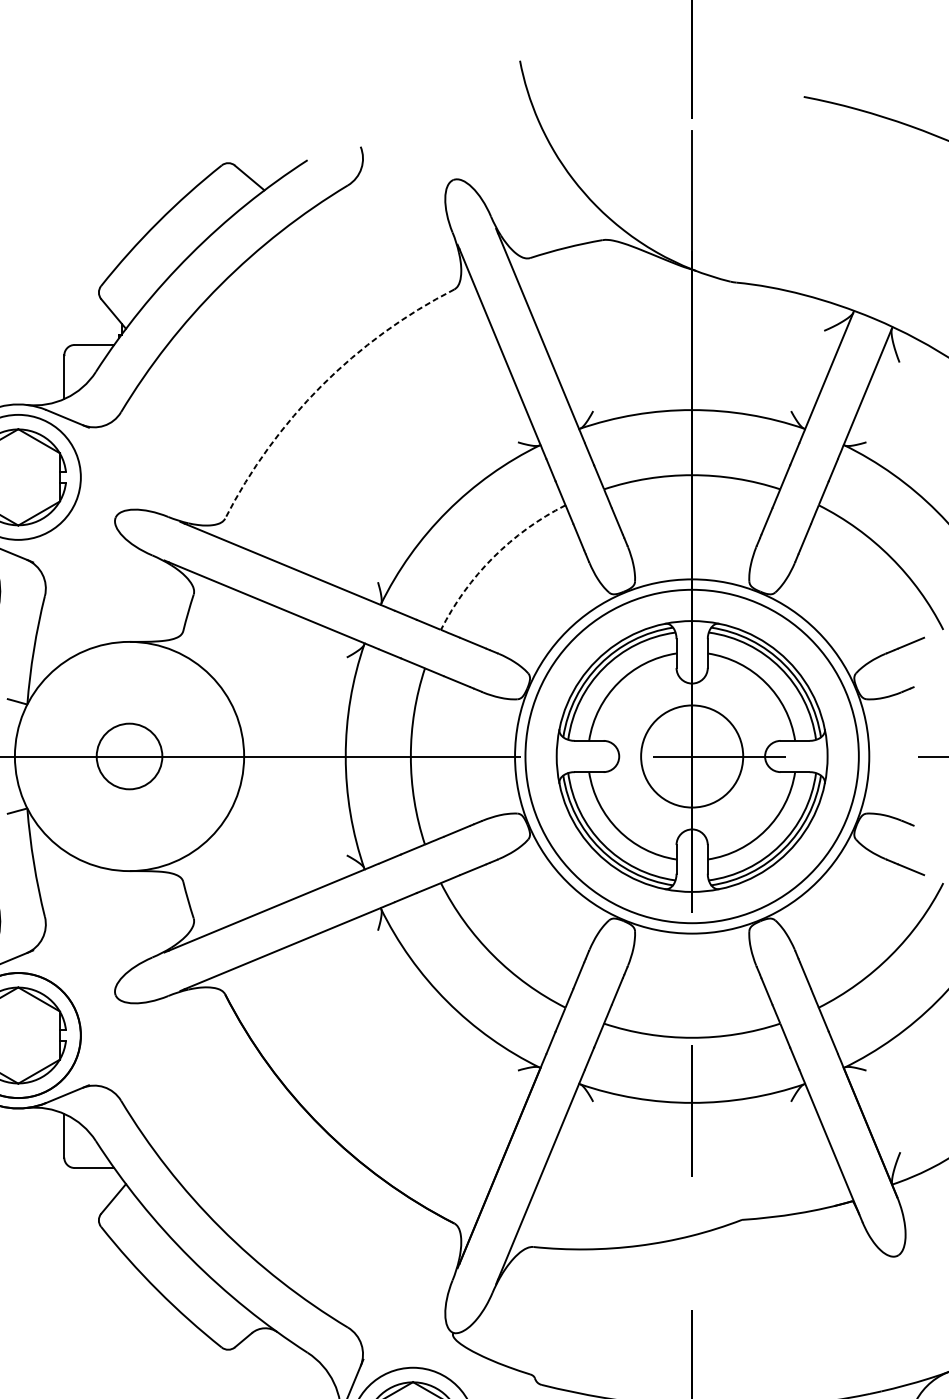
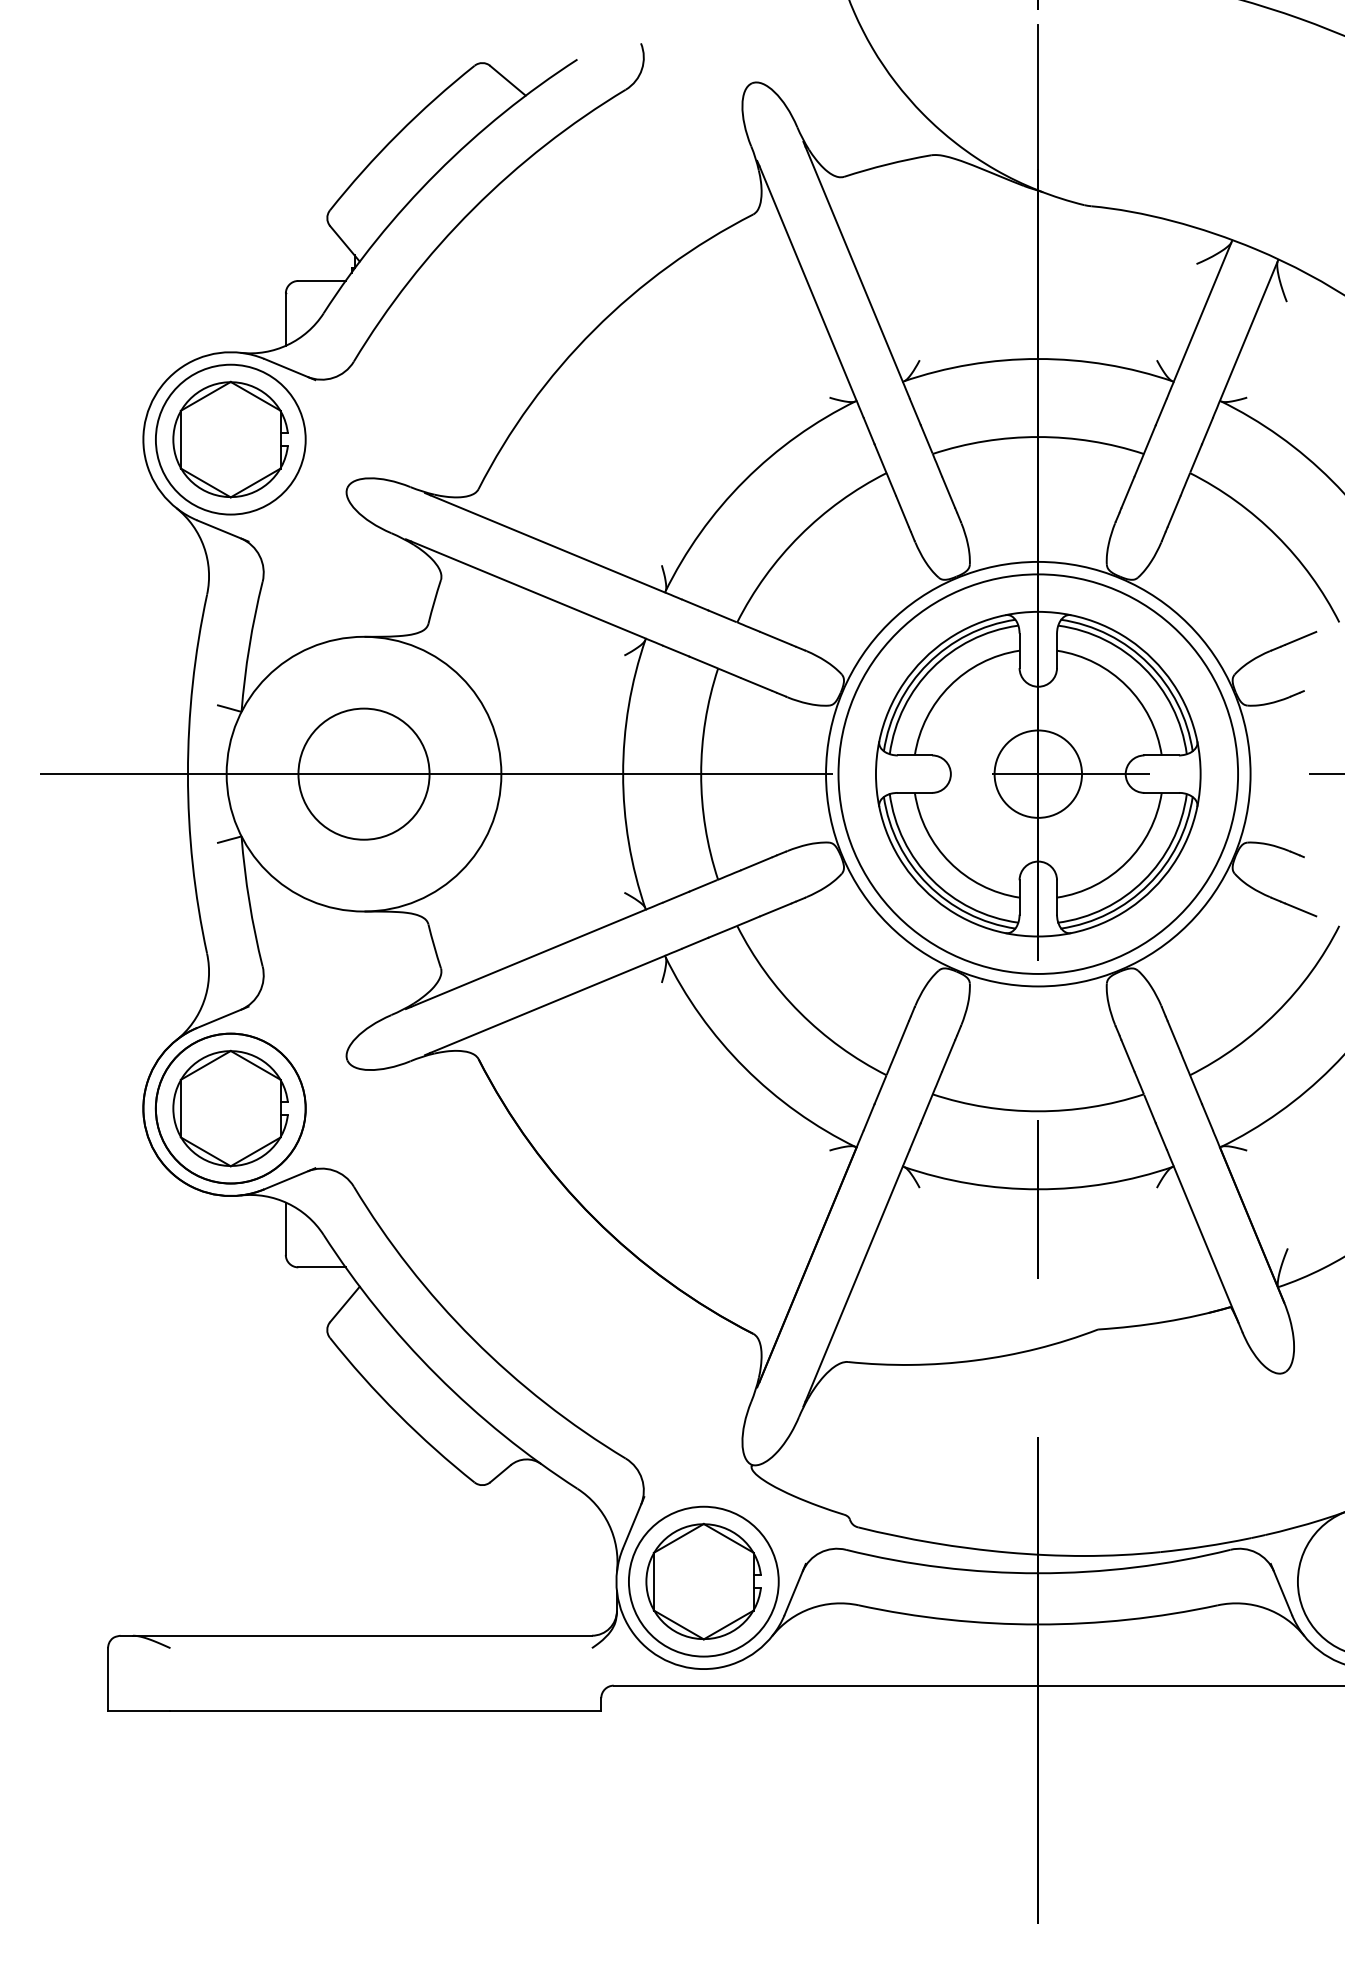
arc: (321, 386) -> (594, 330), dashed -> solid
arc: (492, 557) -> (799, 535), dashed -> solid
circle: (129, 755) -> (363, 773), size x1.67
circle: (692, 755) -> (1038, 773), size x0.71

